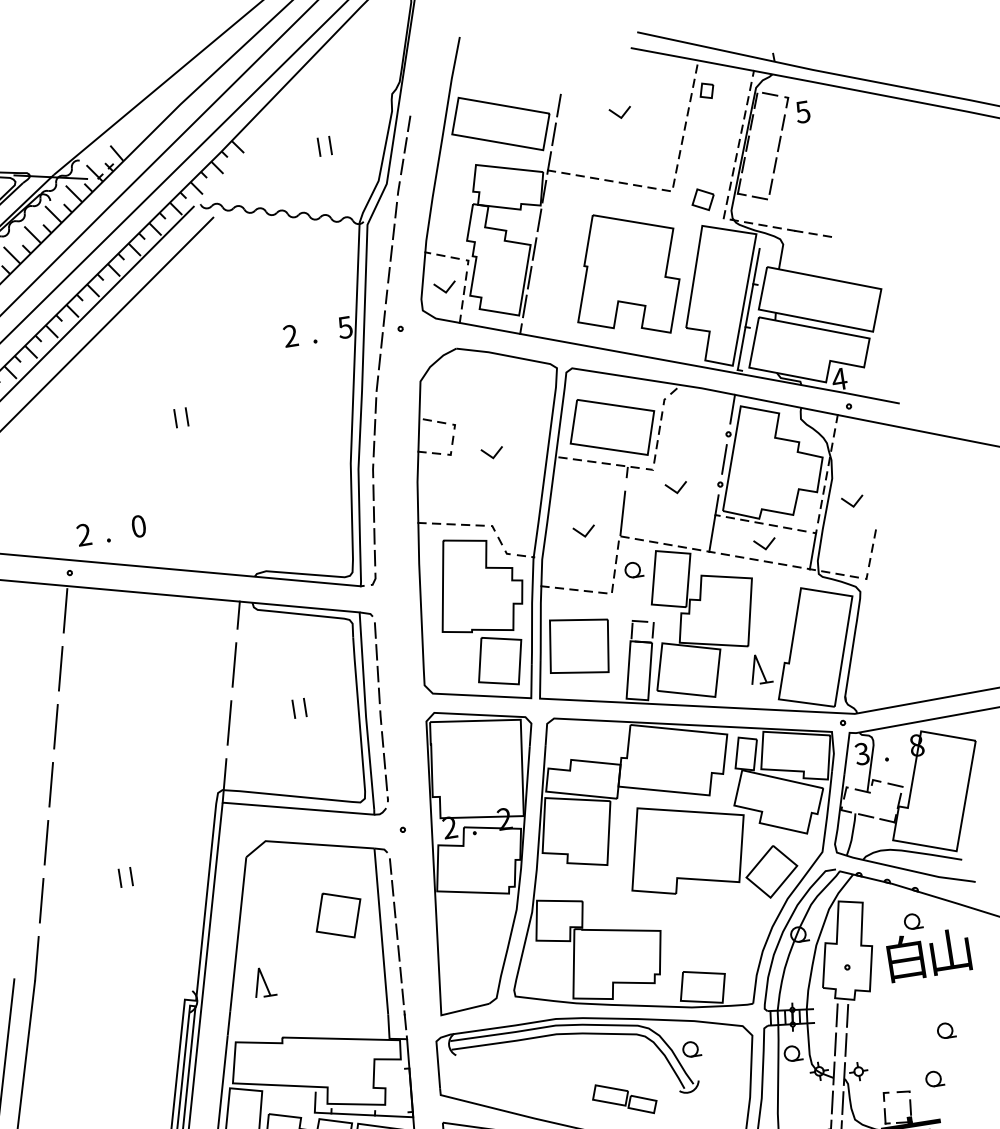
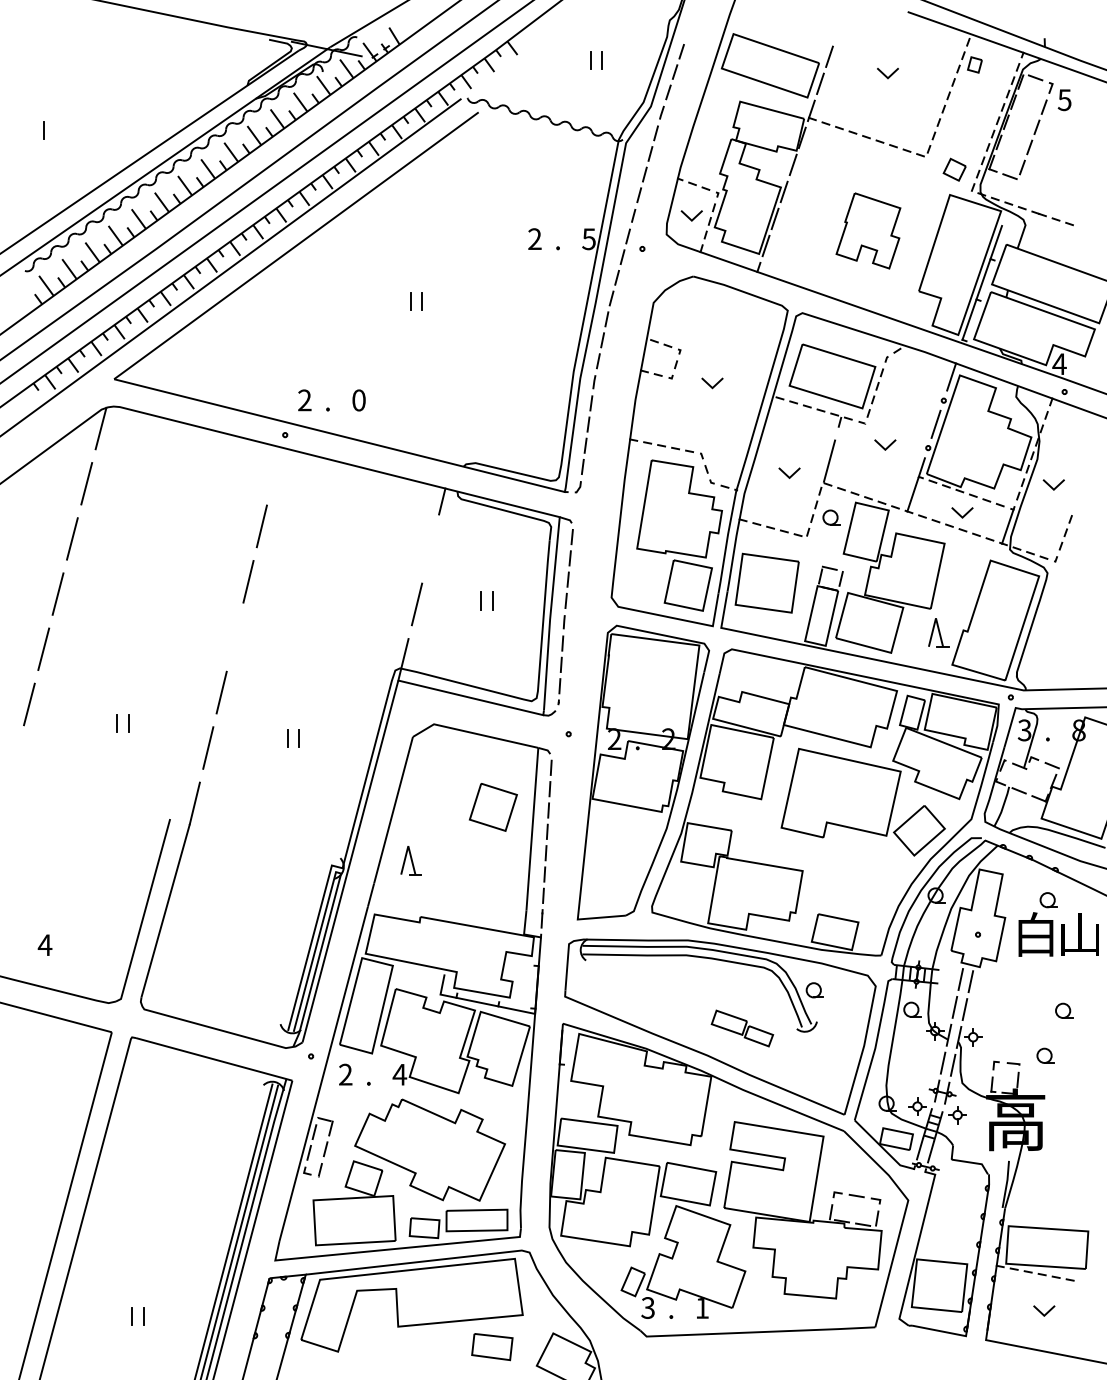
part: (625, 274) -> (868, 230), size x0.6
line: (65, 610) -> (275, 470), removed
line: (234, 664) -> (430, 548), removed
line: (51, 783) -> (235, 636), removed

